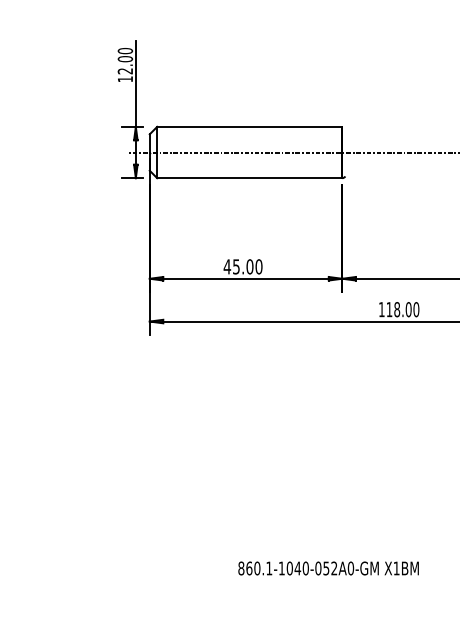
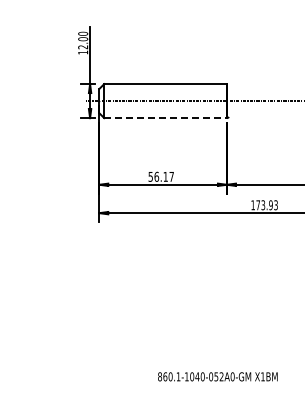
line: (251, 178) -> (166, 118), solid -> dashed
text: (243, 266) -> (161, 176), 45.00 -> 56.17
text: (401, 310) -> (266, 205), 118.00 -> 173.93

